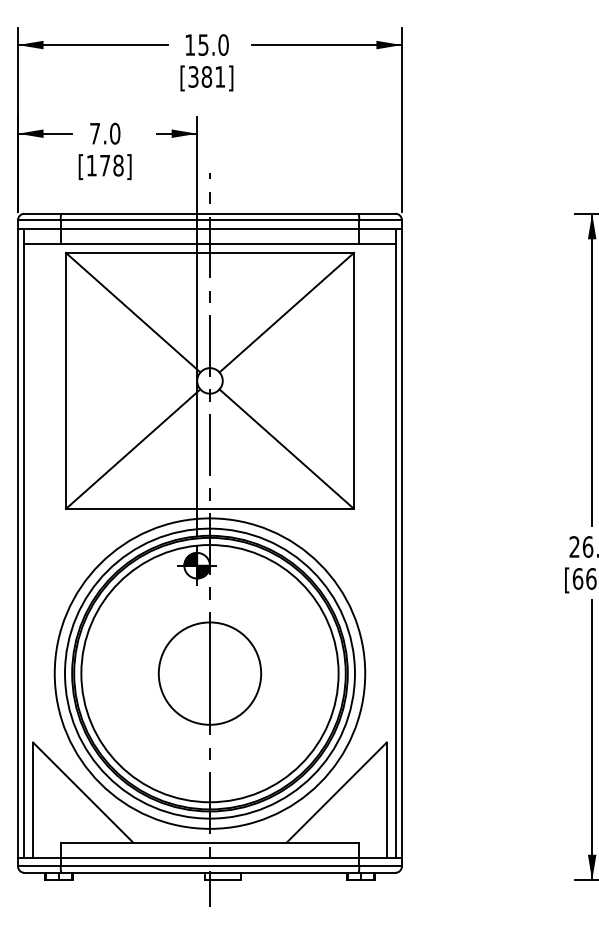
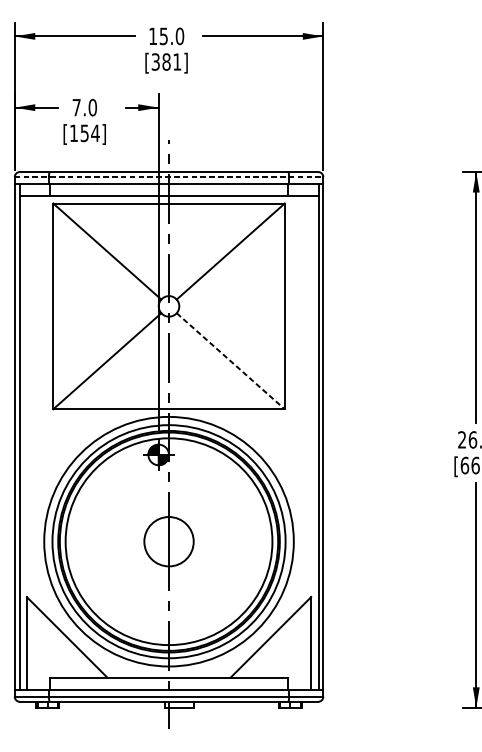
text: (111, 165) -> (89, 133), [178] -> [154]
line: (209, 220) -> (168, 177), solid -> dashed
line: (286, 449) -> (230, 361), solid -> dashed
circle: (209, 673) -> (168, 541), size x0.6

